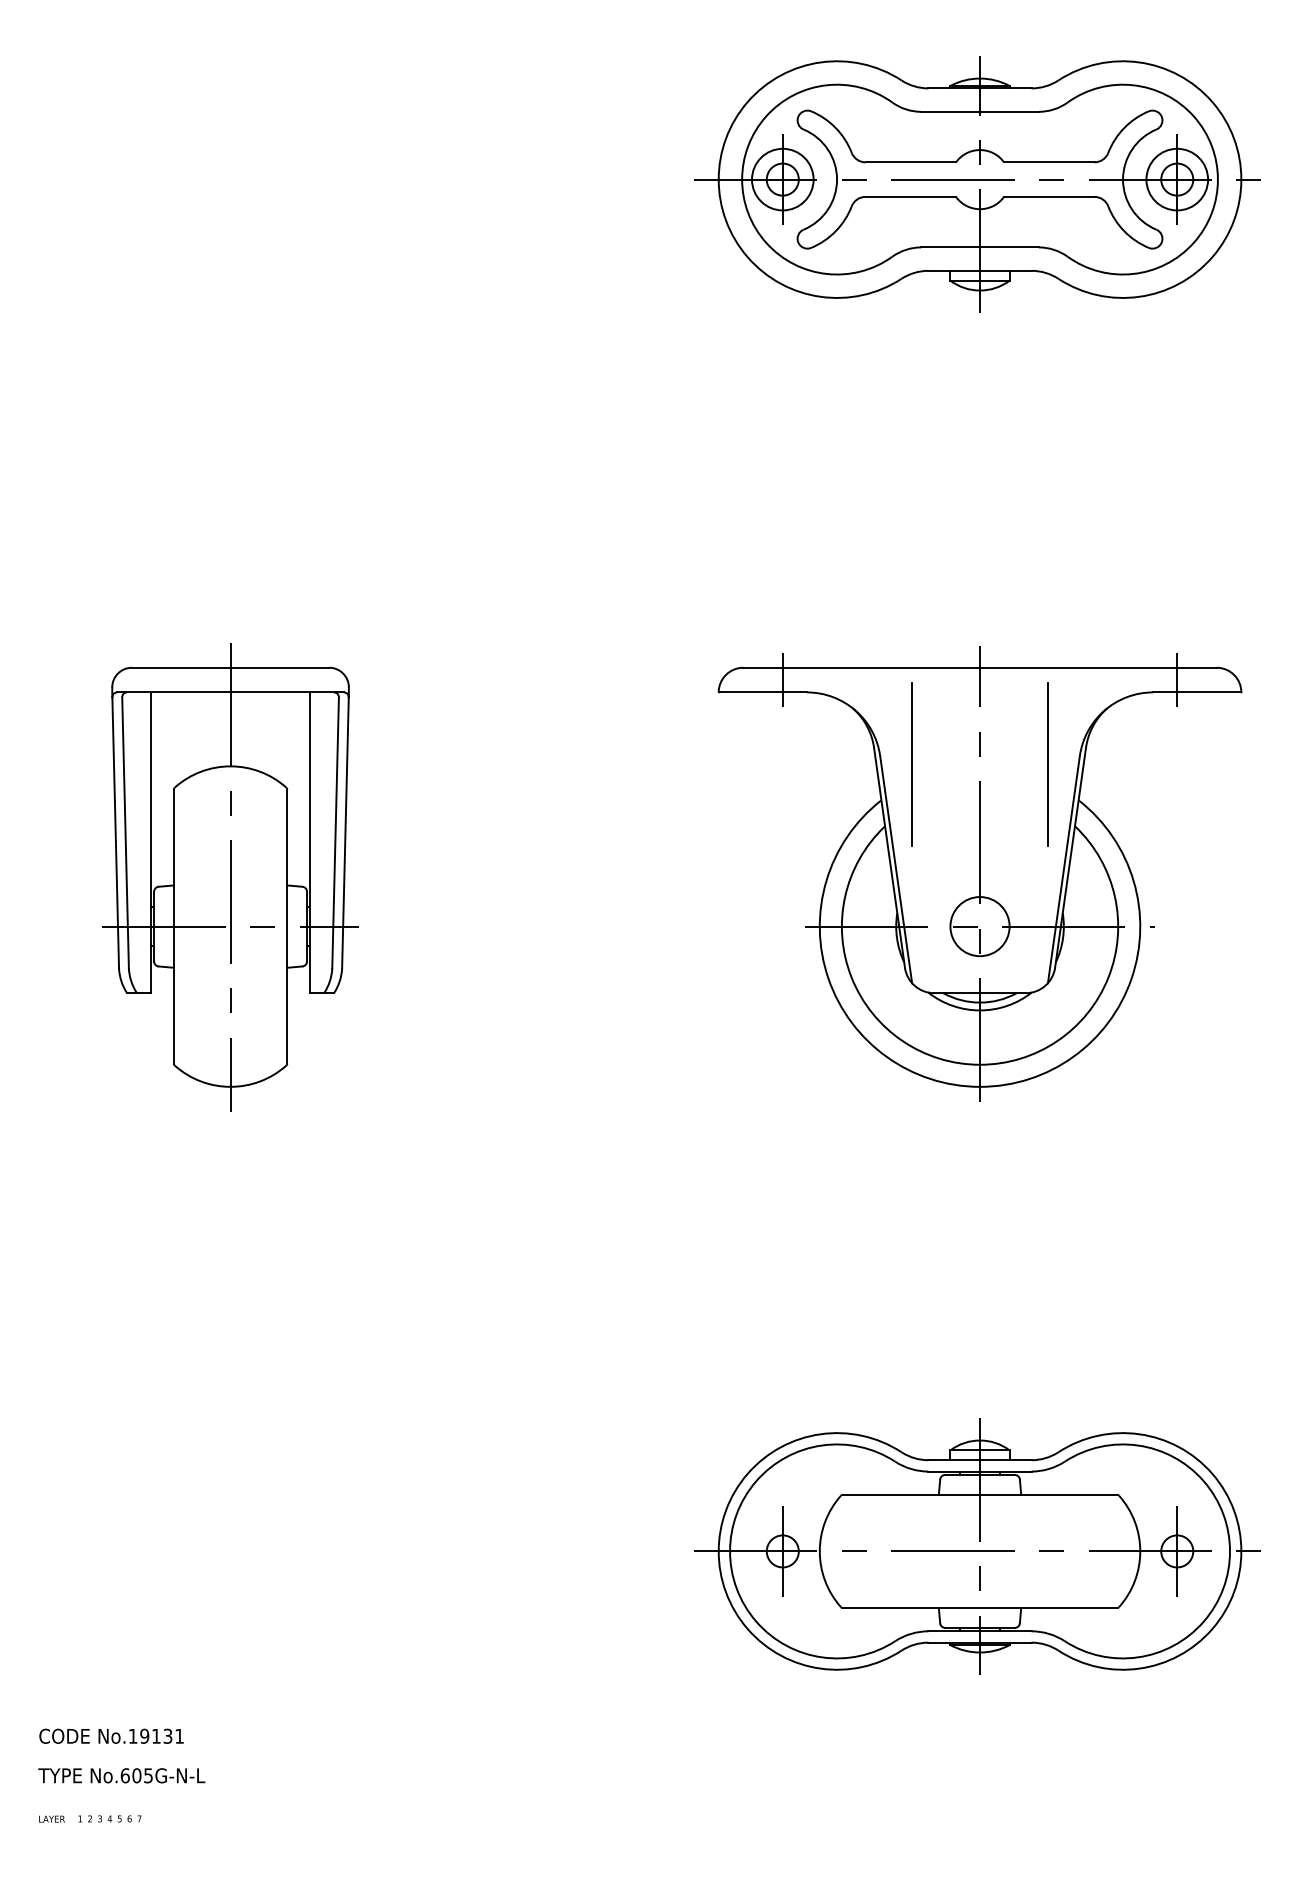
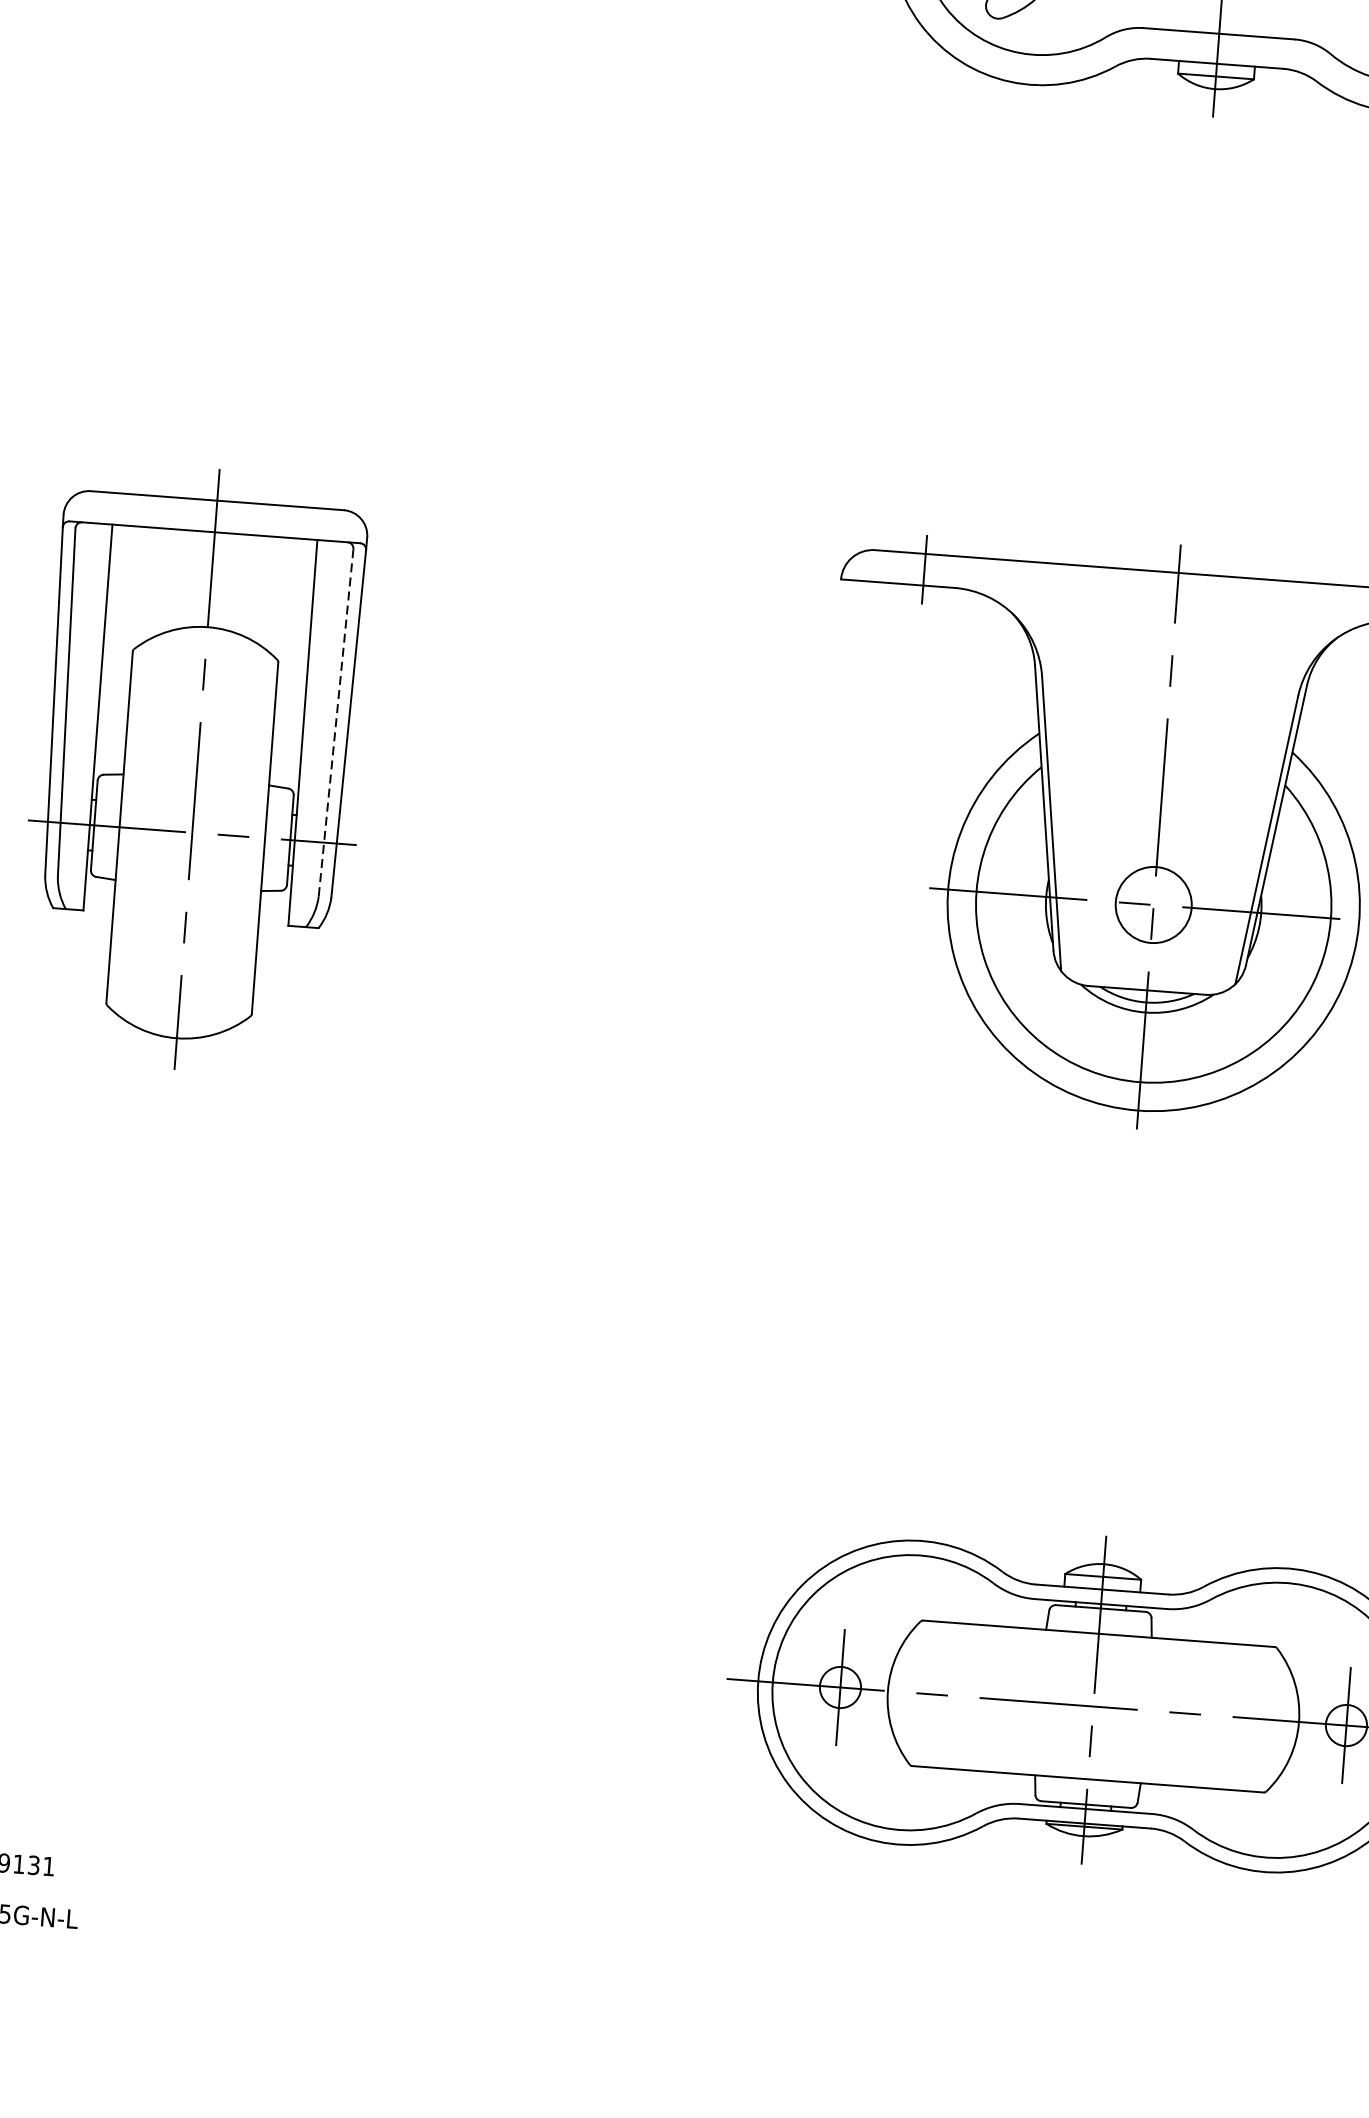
line: (912, 763) -> (1082, 689), removed
line: (1047, 763) -> (1256, 702), removed
line: (335, 832) -> (336, 722), solid -> dashed

